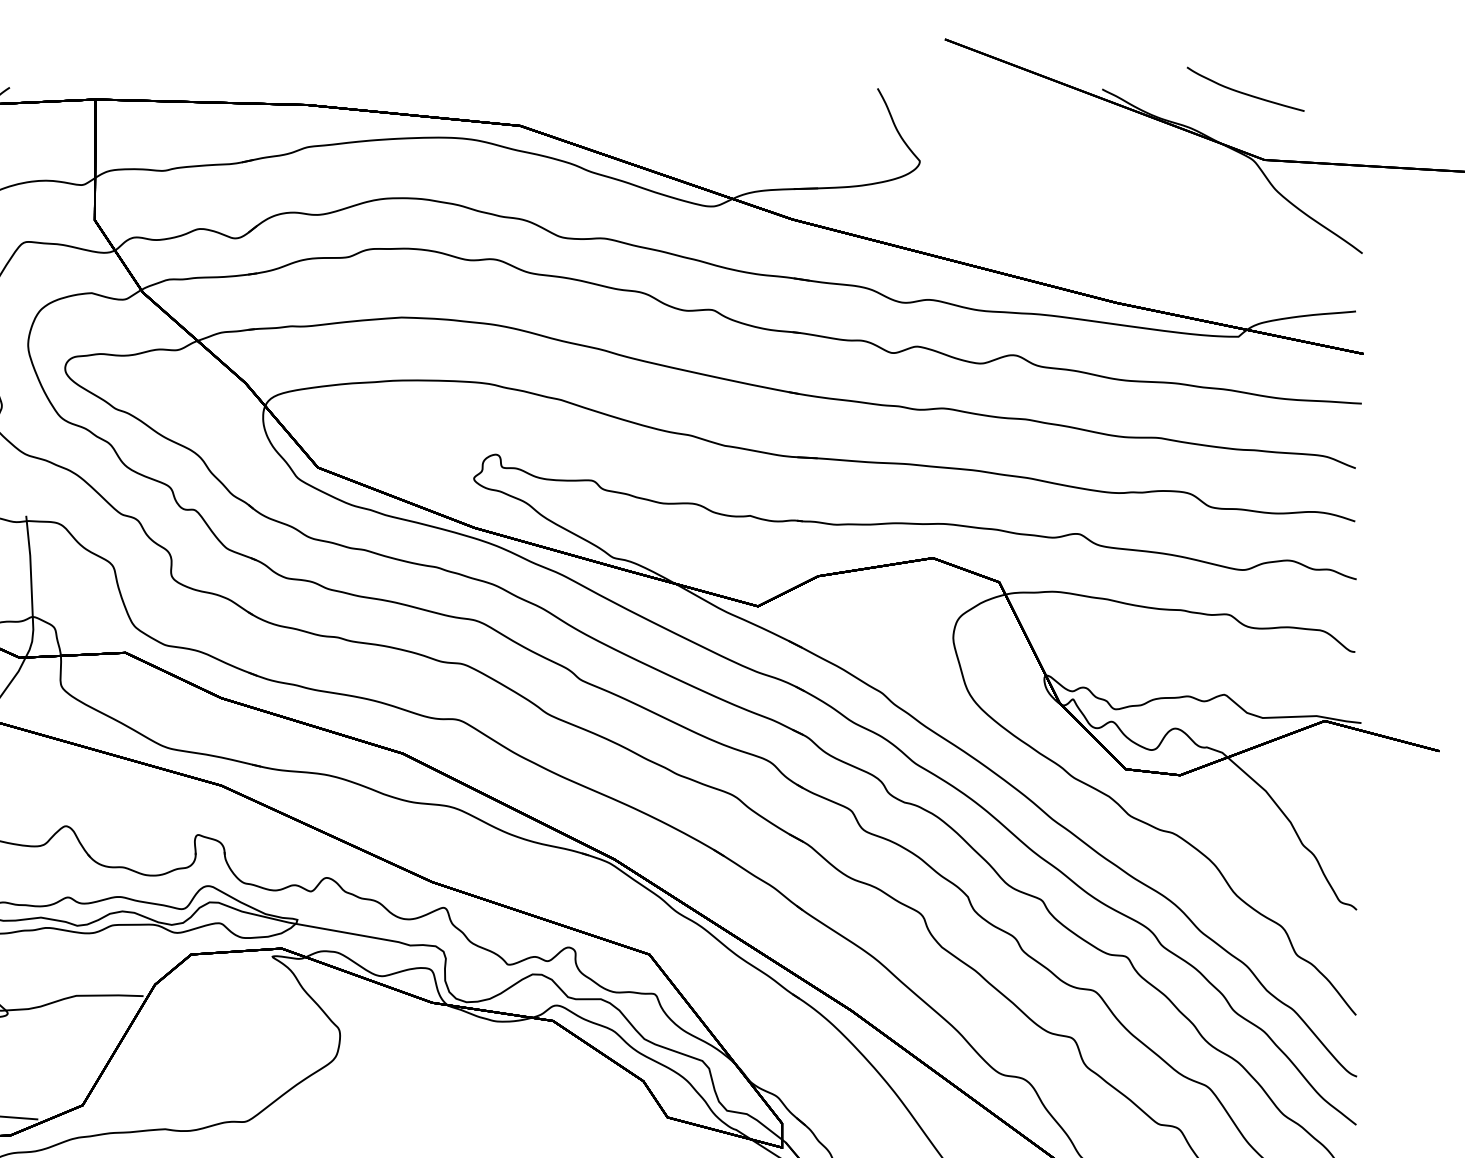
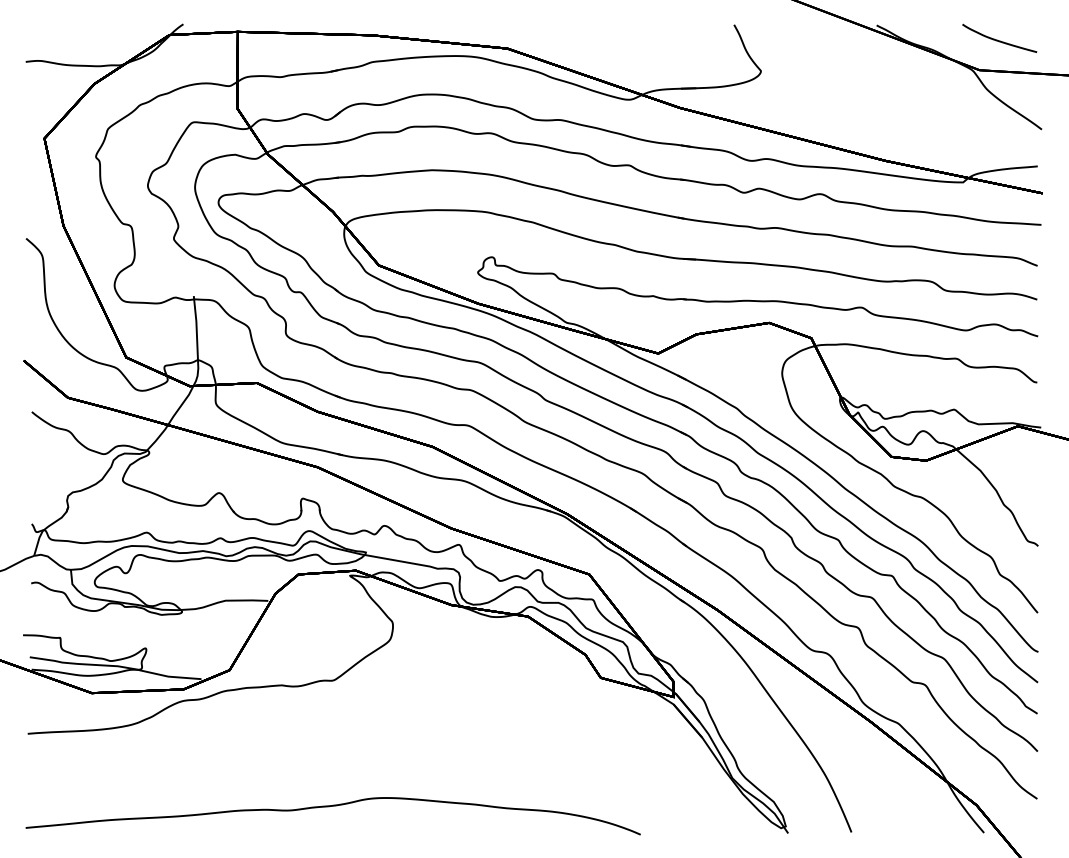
curve: (1242, 91) -> (997, 39), moved

